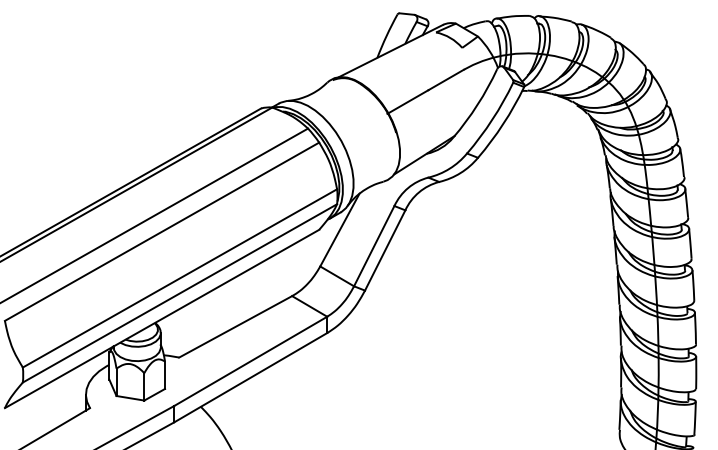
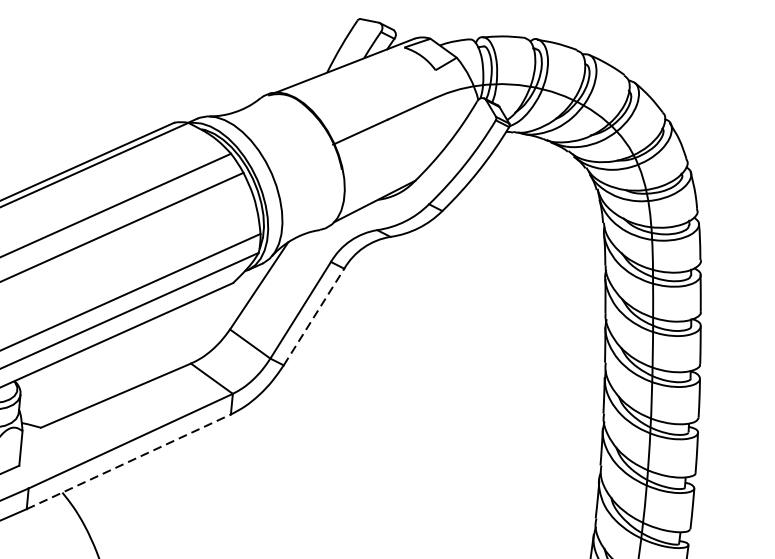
line: (385, 250) -> (314, 317), solid -> dashed
line: (250, 377) -> (128, 461), solid -> dashed

